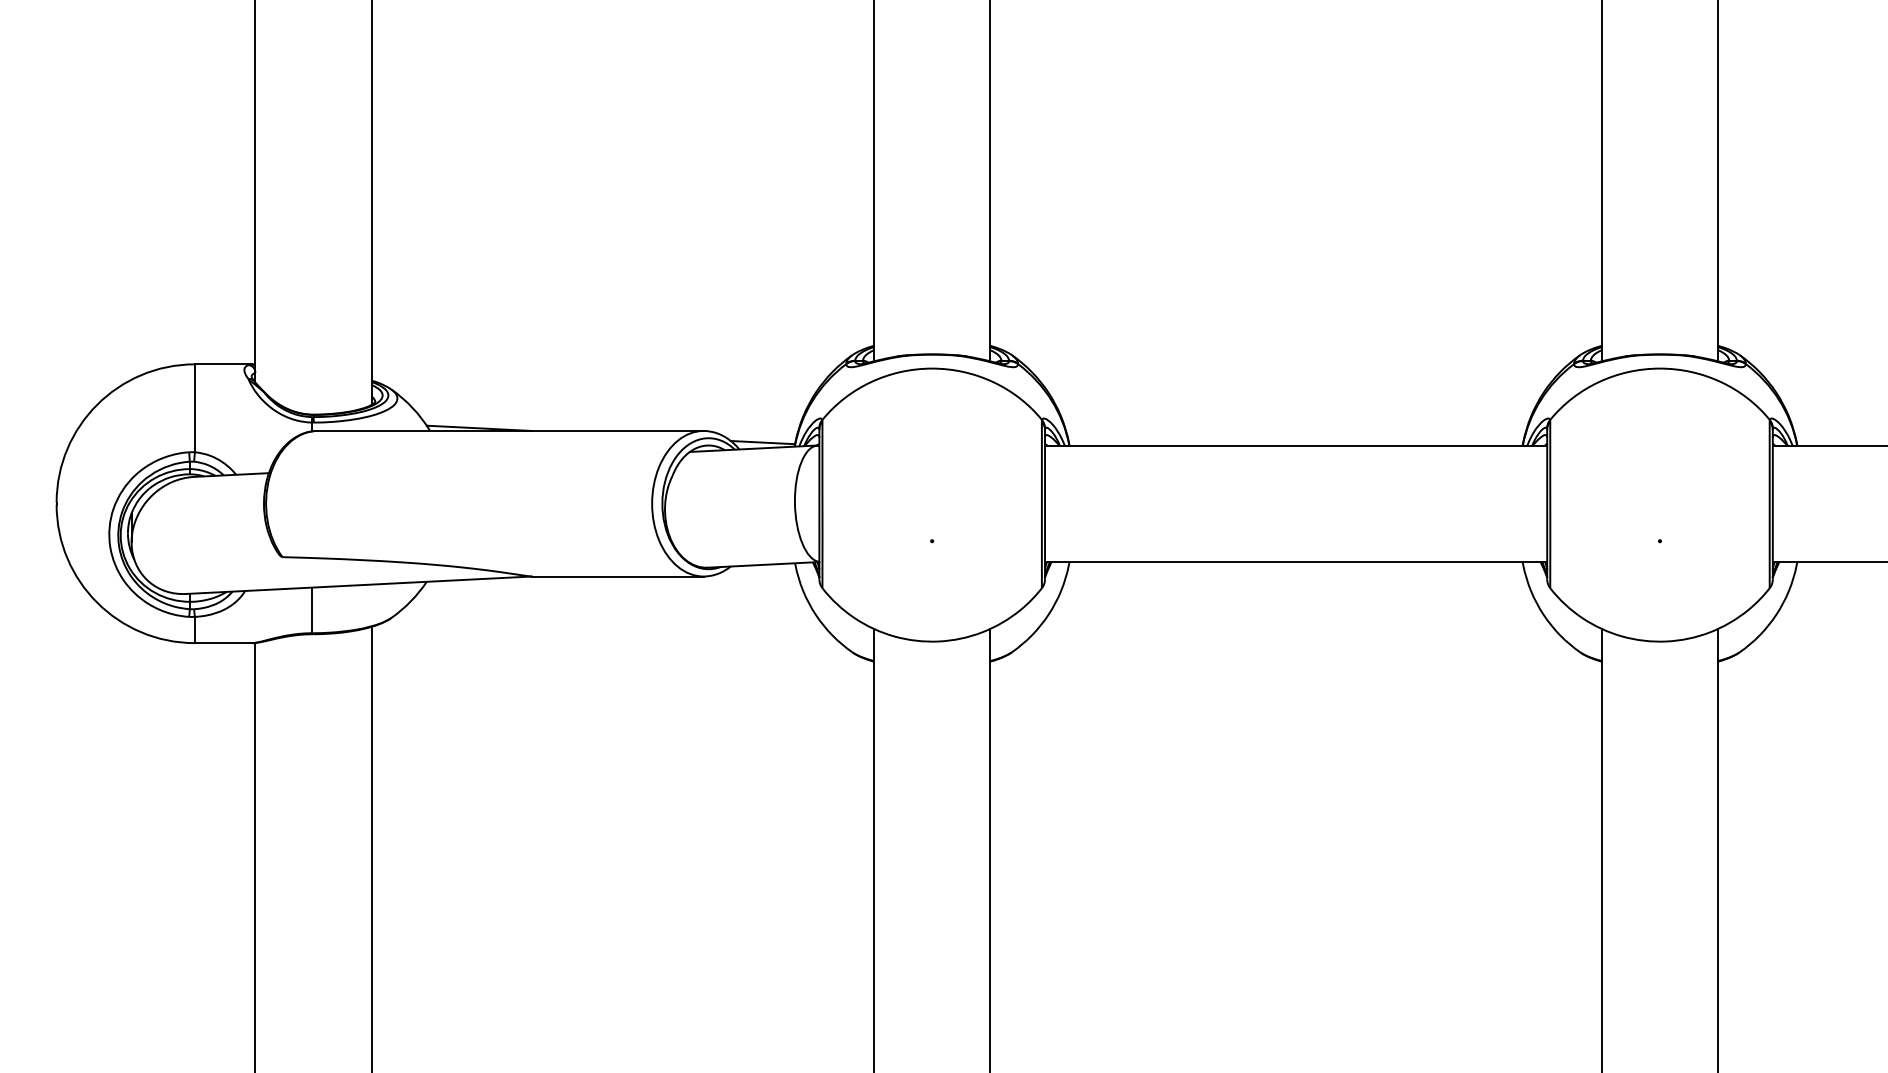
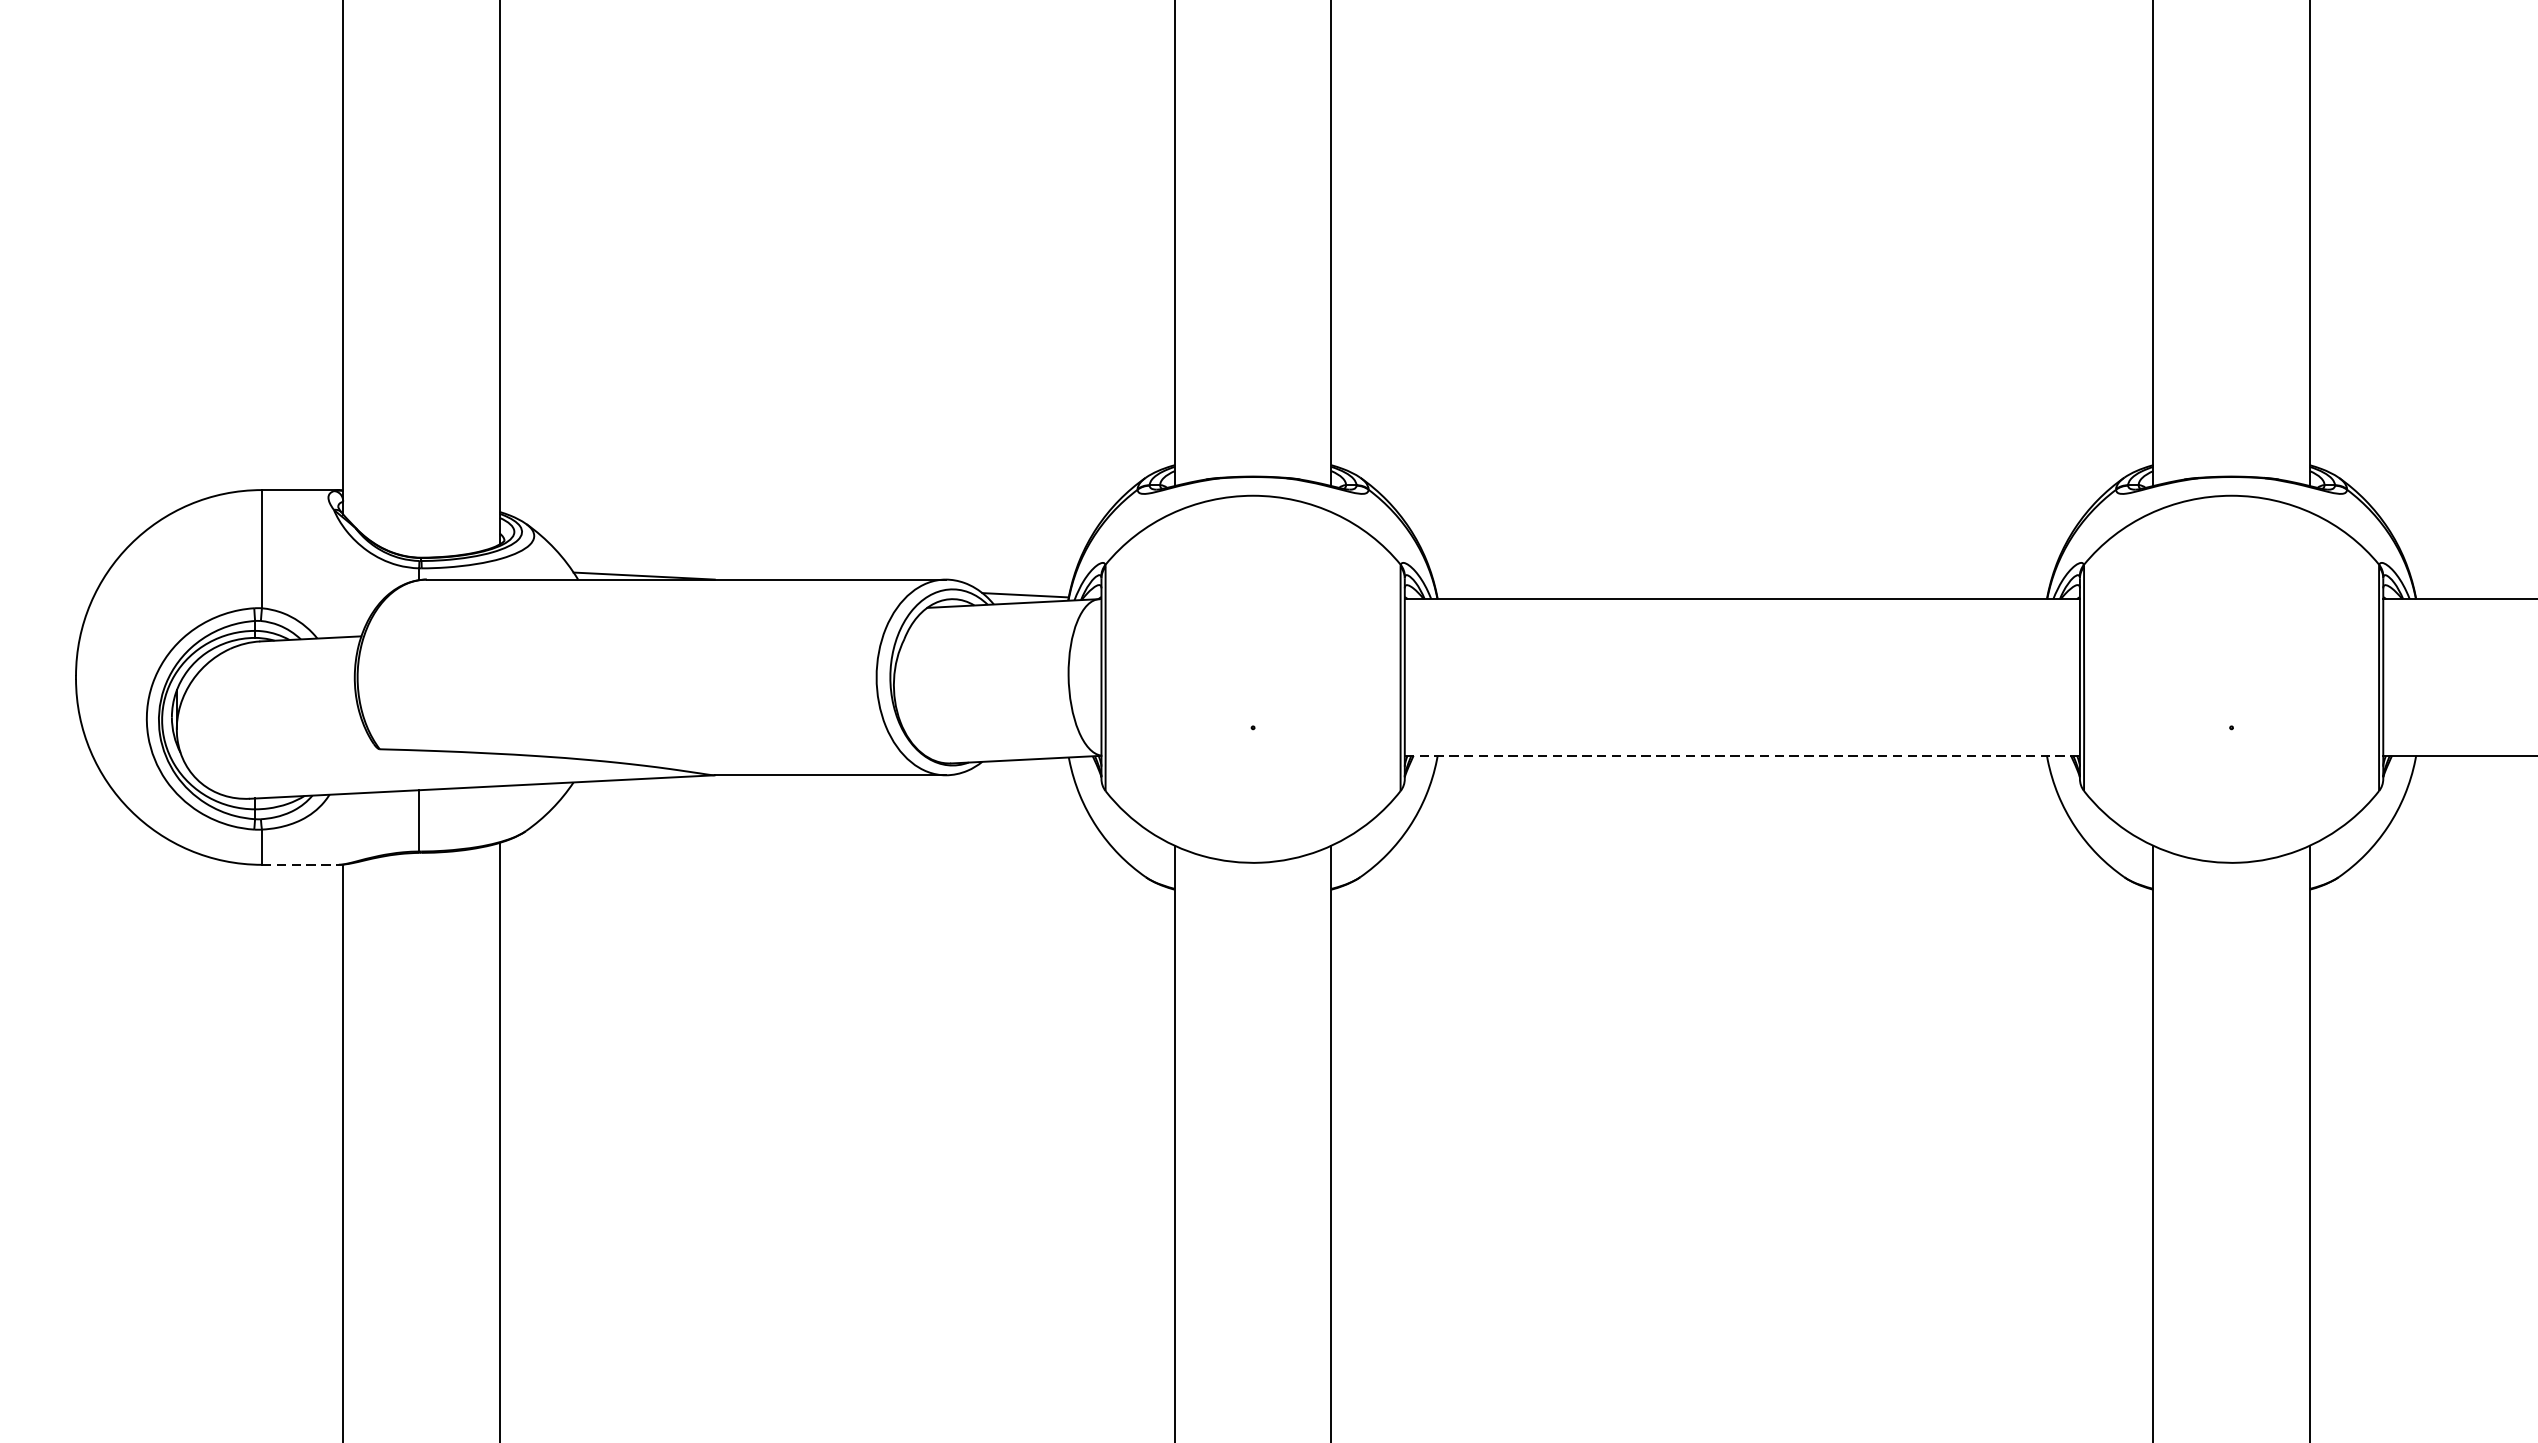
line: (1296, 561) -> (1742, 755), solid -> dashed
line: (223, 643) -> (300, 865), solid -> dashed

